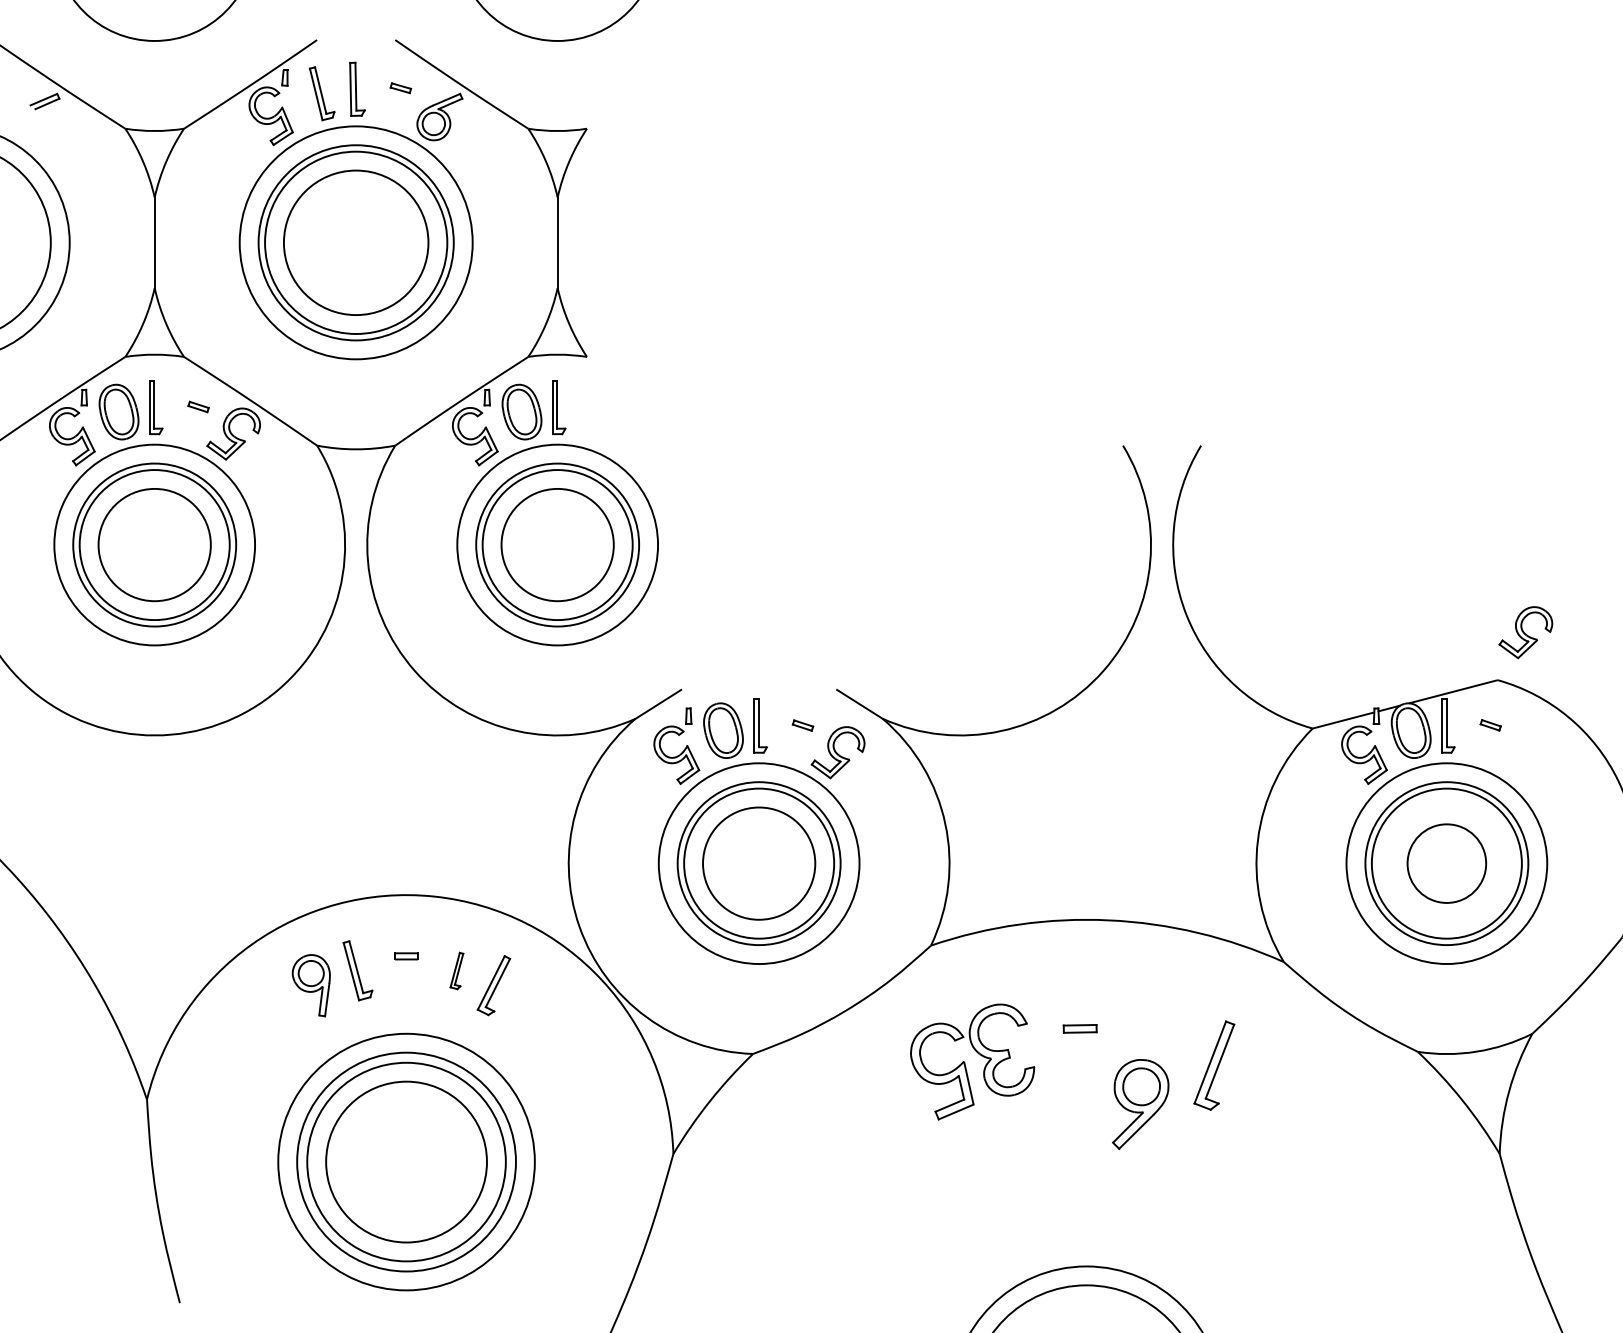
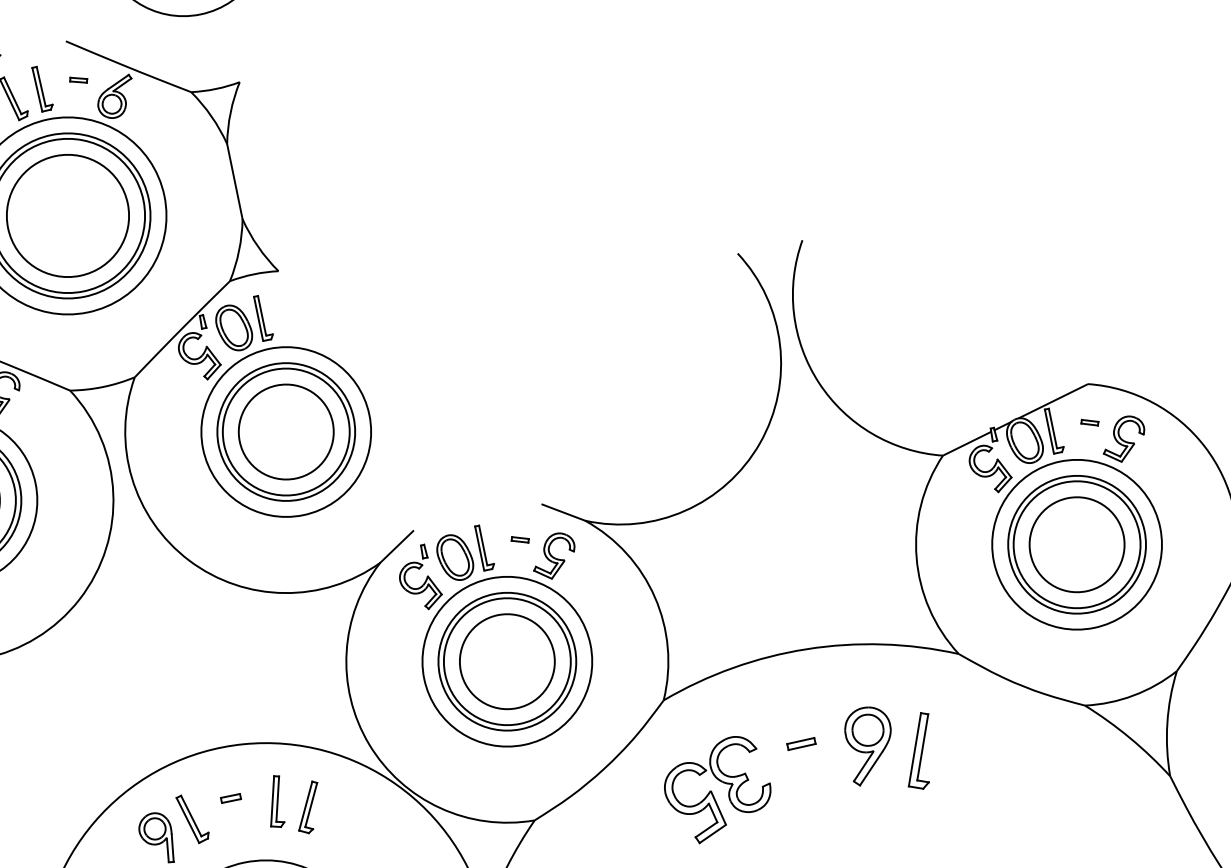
part: (1525, 632) -> (1123, 439), moved
circle: (1446, 863) -> (1076, 544), size x1.43
part: (456, 970) -> (274, 801), size x1.67
part: (1140, 1104) -> (870, 745), moved

